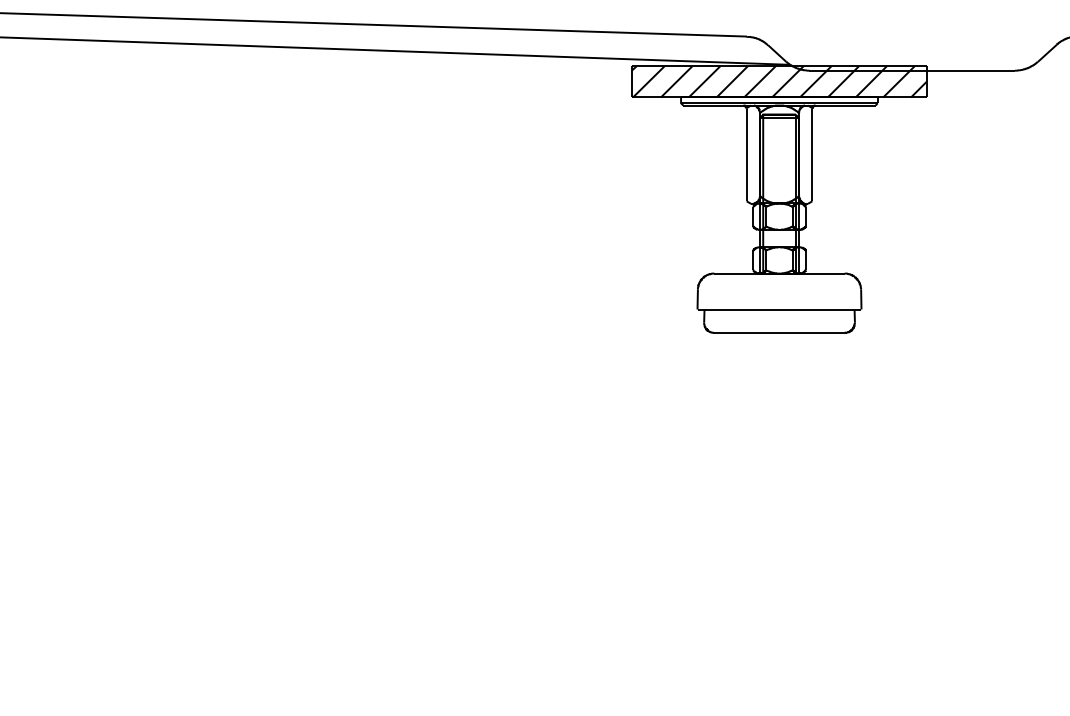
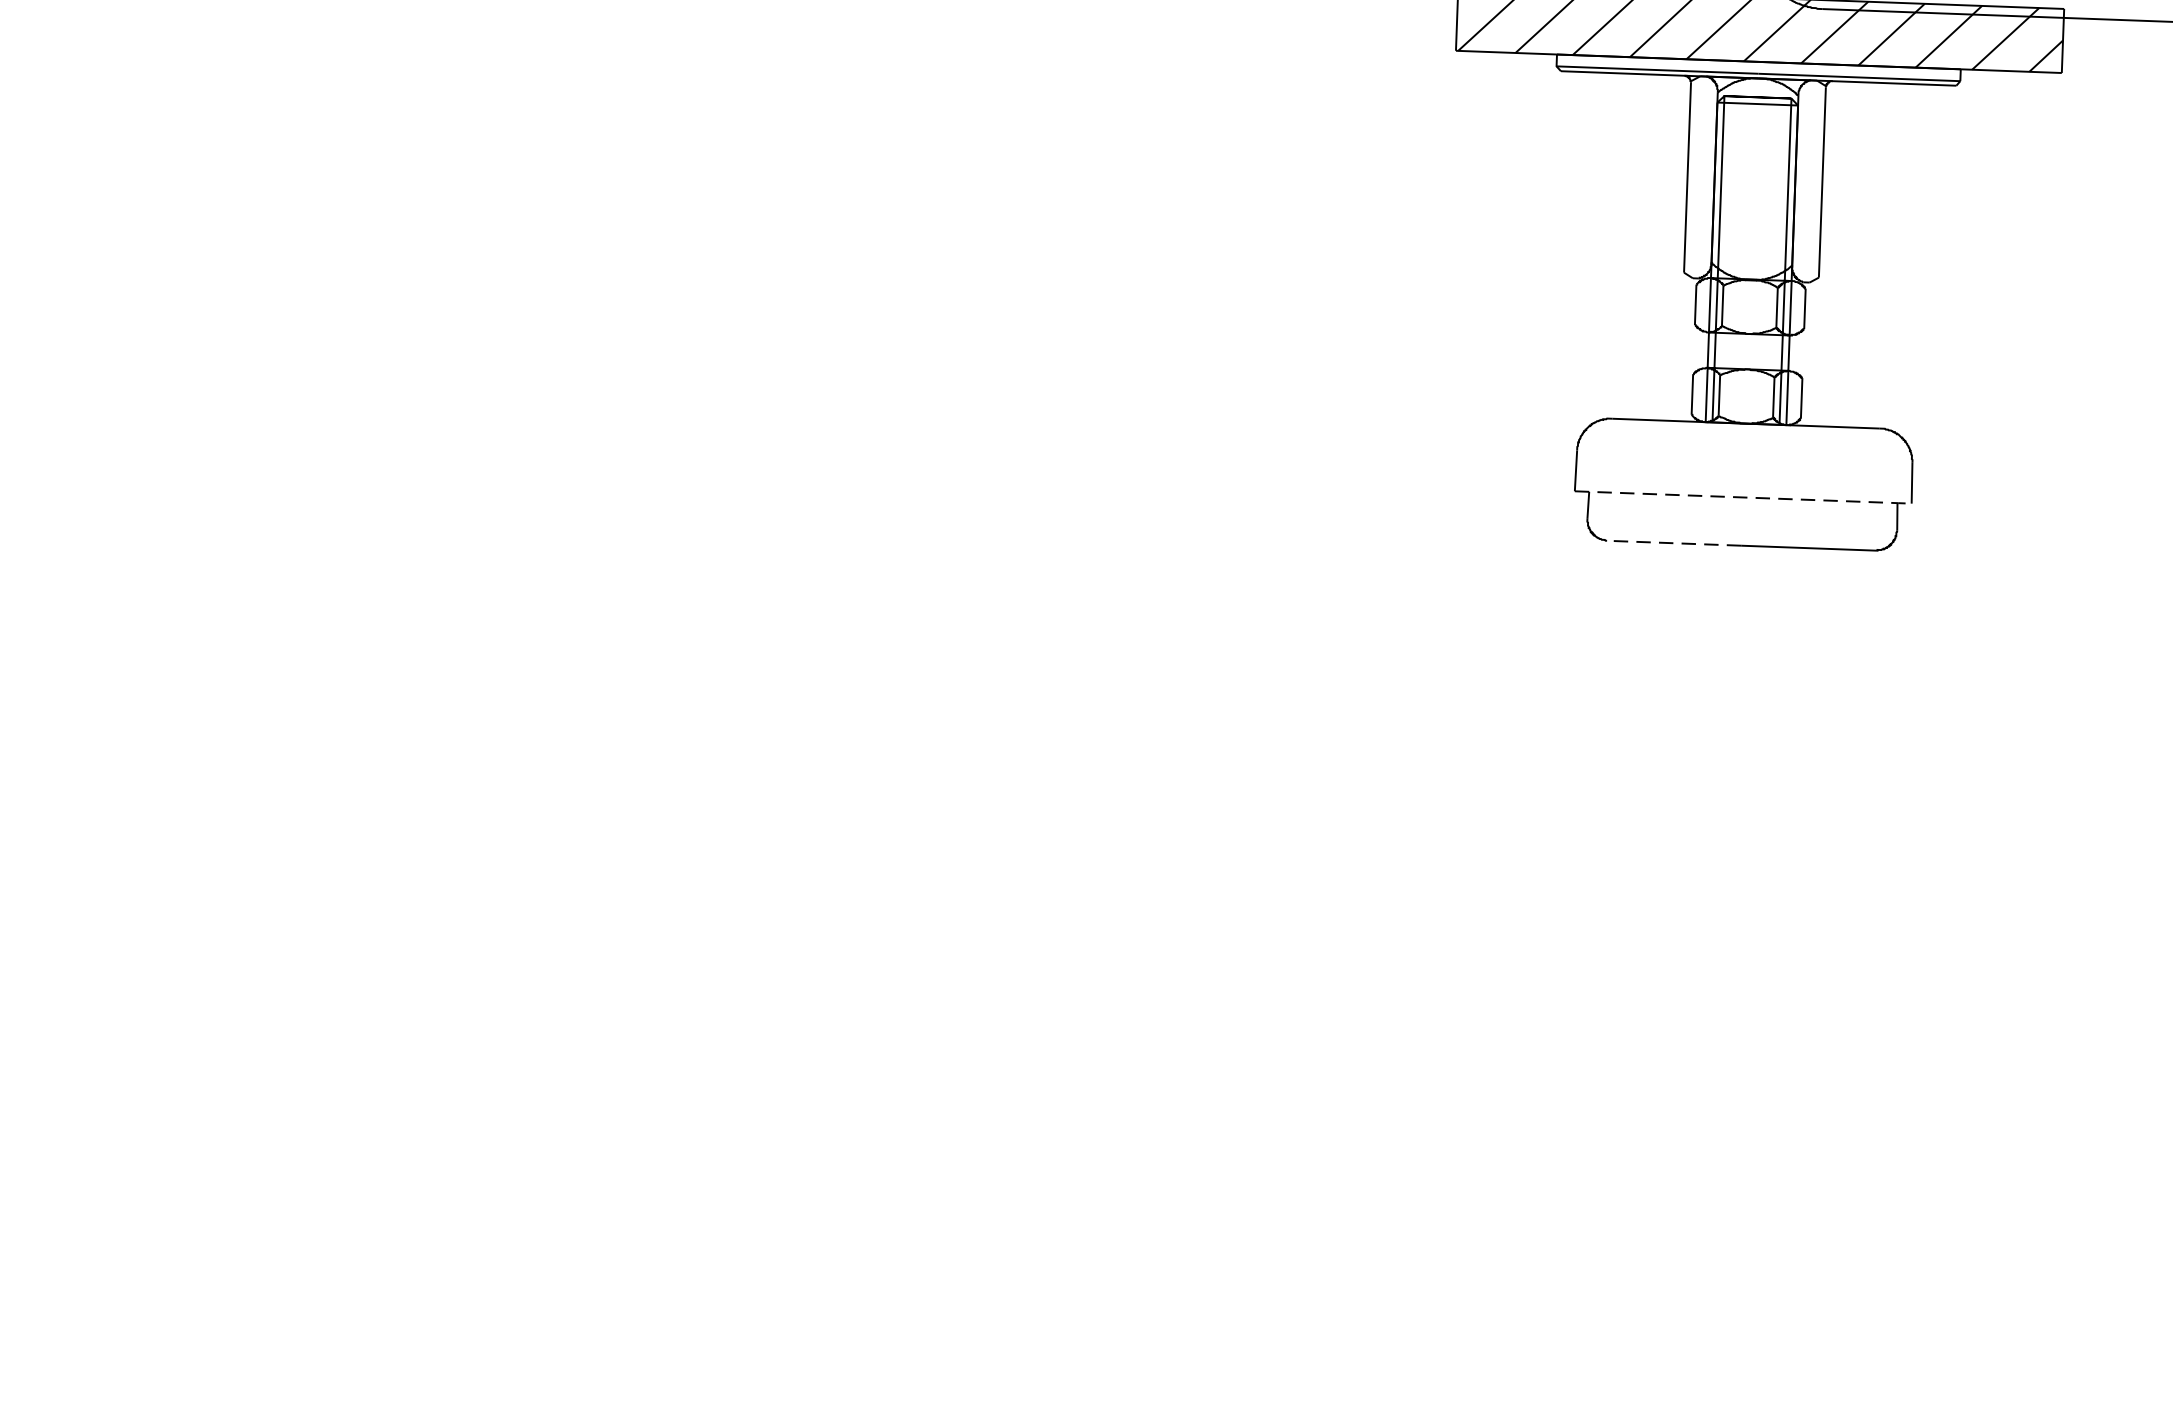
line: (780, 309) -> (1745, 497), solid -> dashed
line: (746, 333) -> (1673, 544), solid -> dashed

